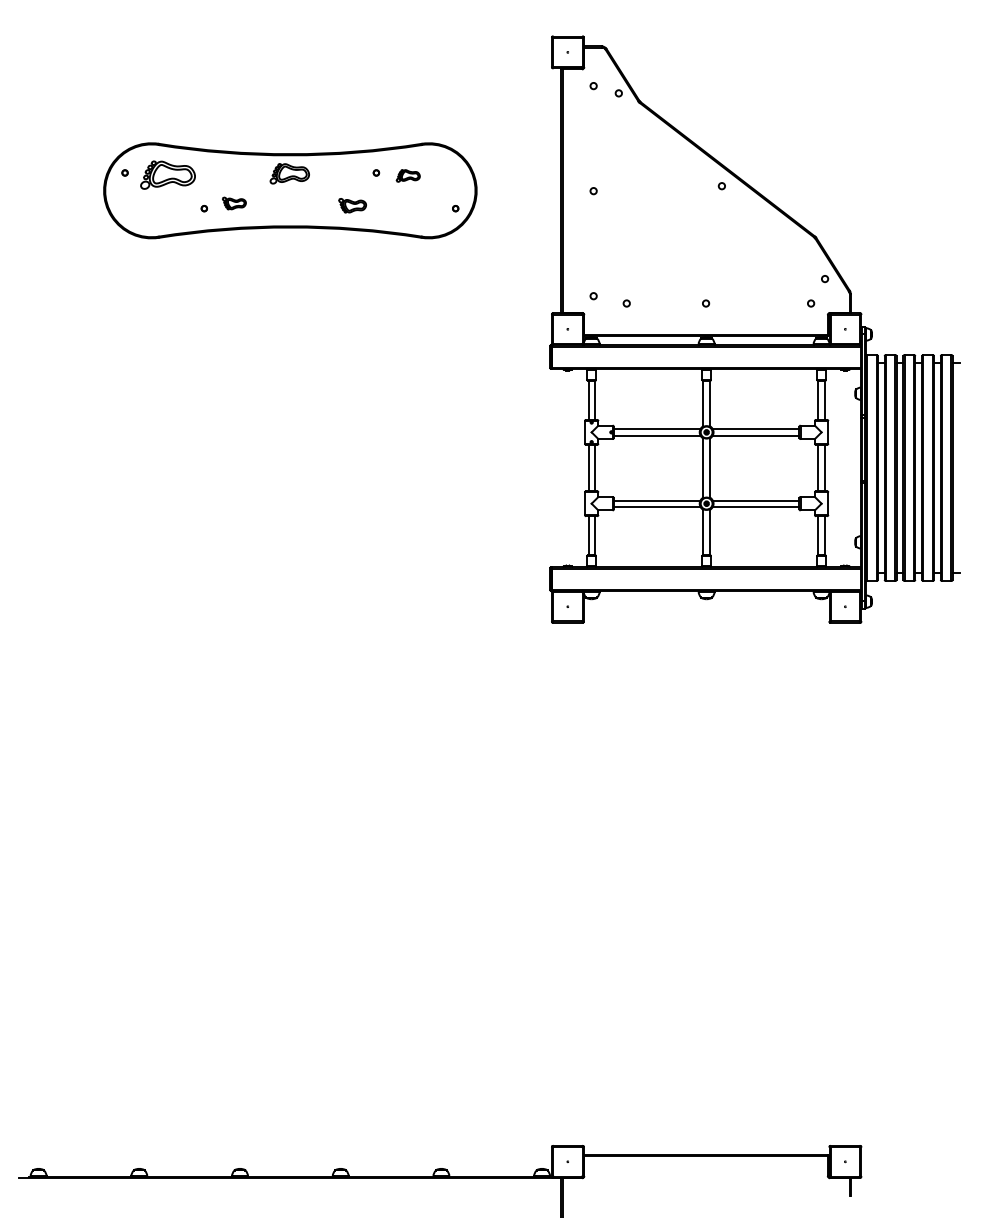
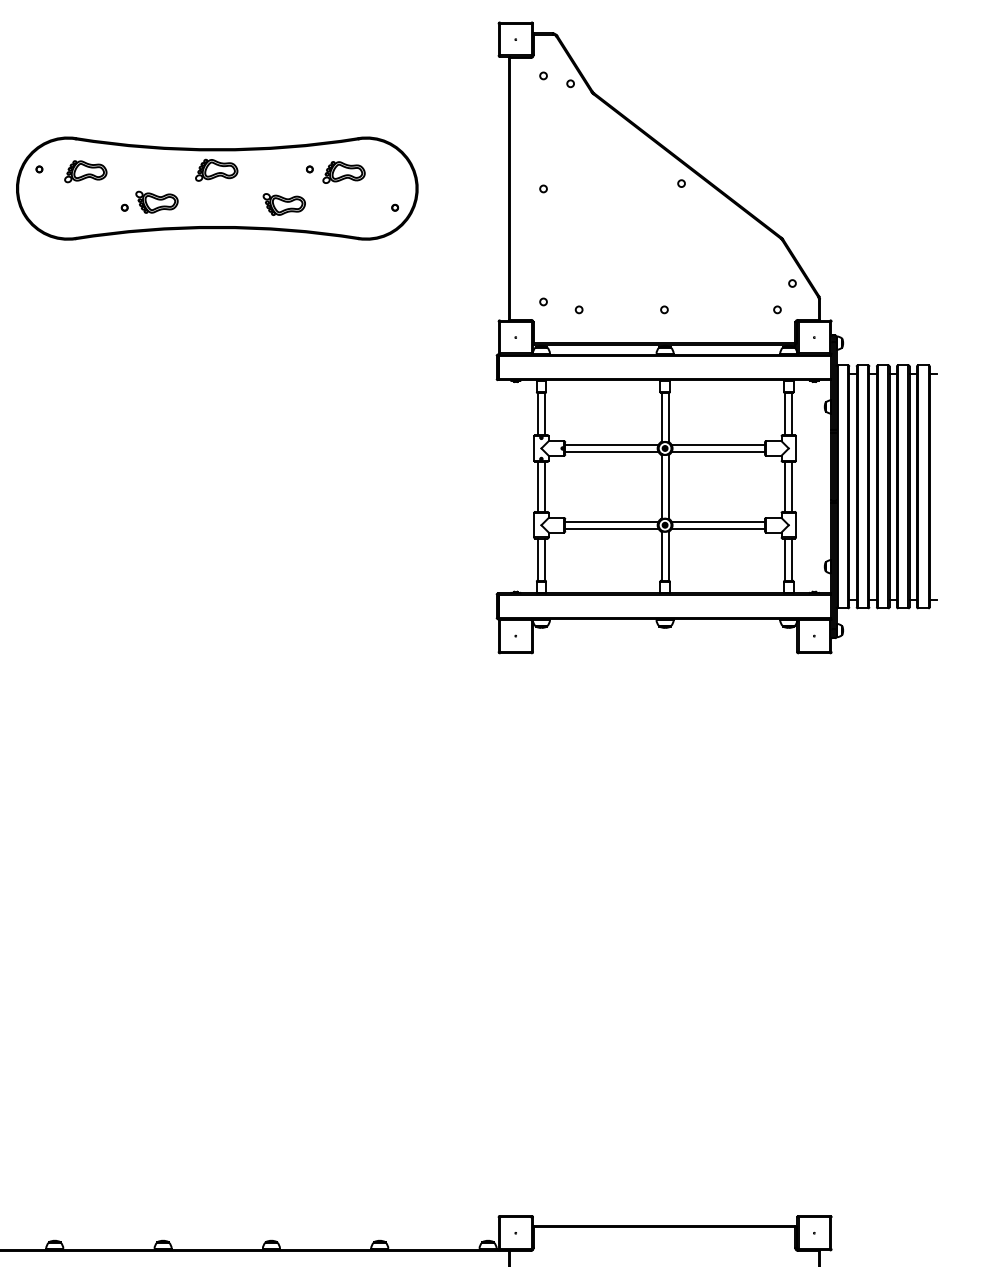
part: (168, 174) -> (86, 171), size x0.71
part: (408, 175) -> (344, 172), size x1.67
part: (234, 203) -> (157, 202), size x1.67
part: (352, 205) -> (284, 204), size x1.43

